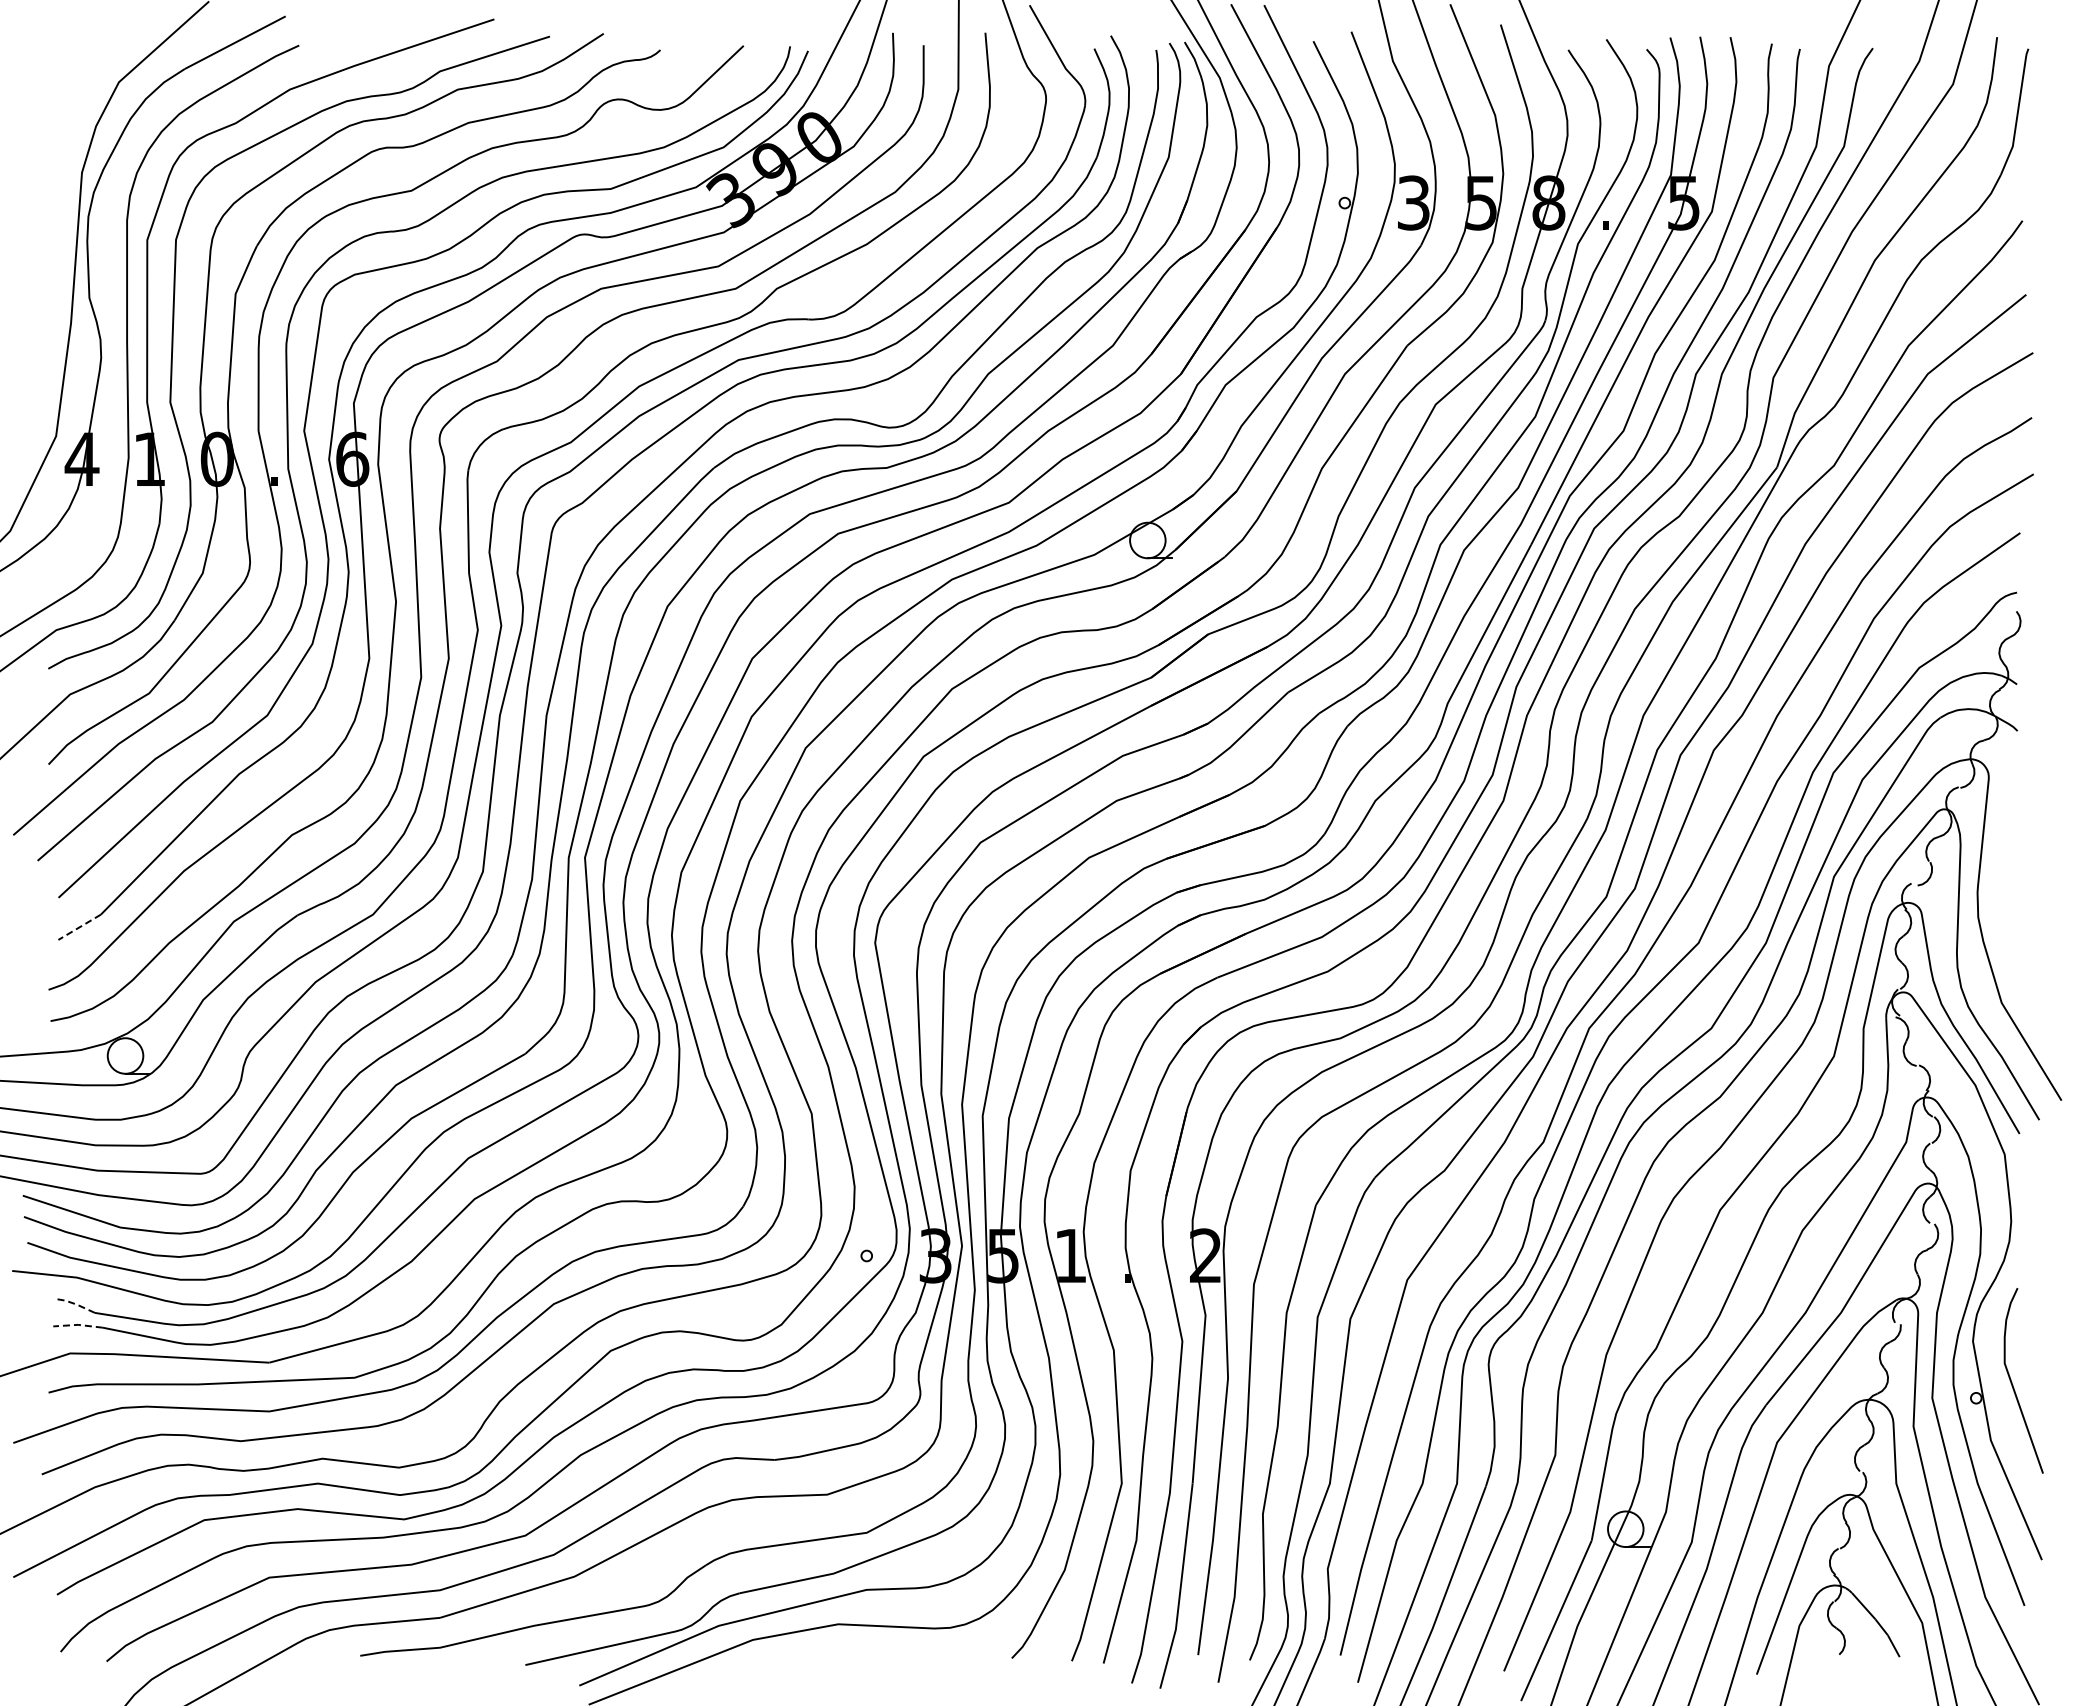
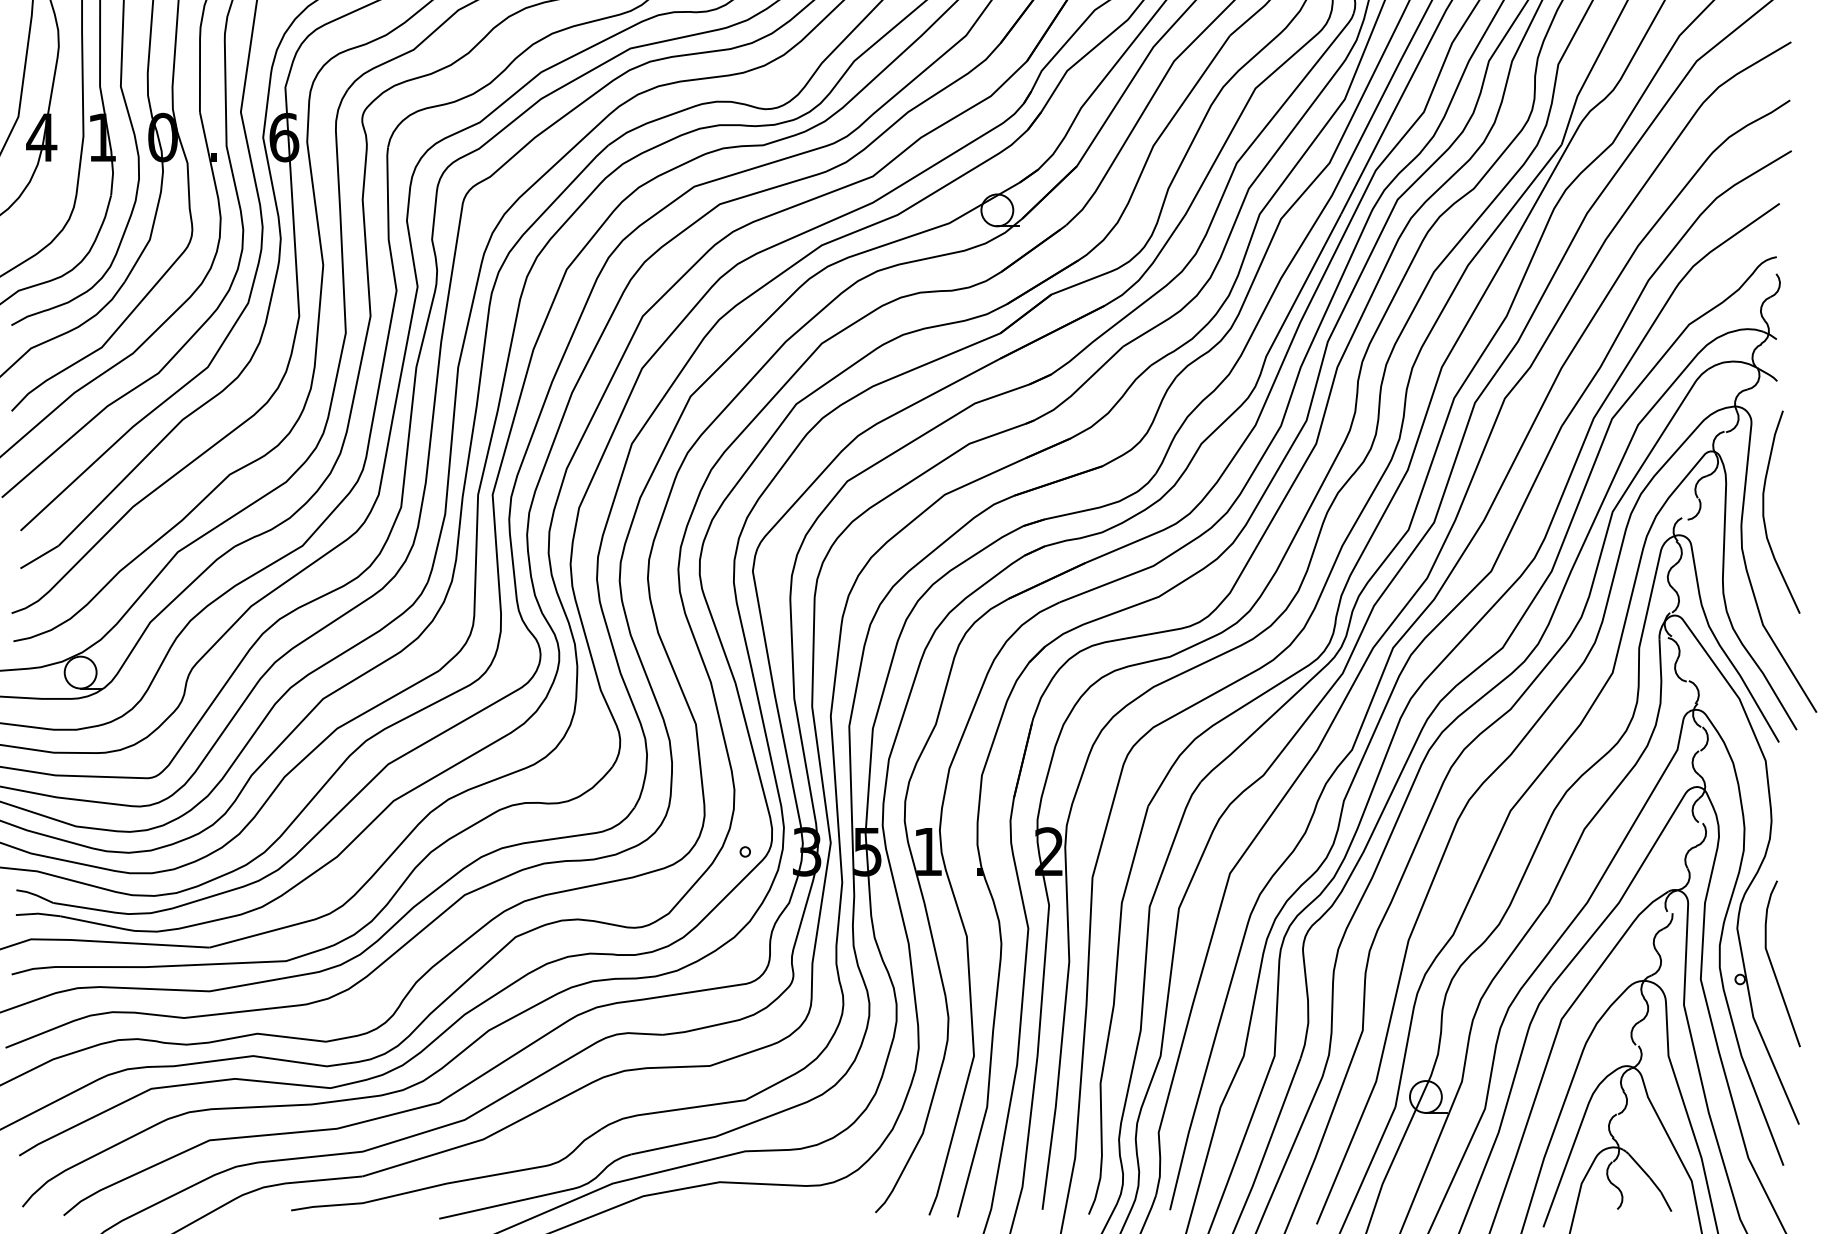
curve: (2003, 882) -> (1764, 517), added
line: (79, 927) -> (39, 557), dashed -> solid
line: (74, 1303) -> (34, 894), dashed -> solid
line: (78, 1324) -> (38, 913), dashed -> solid

